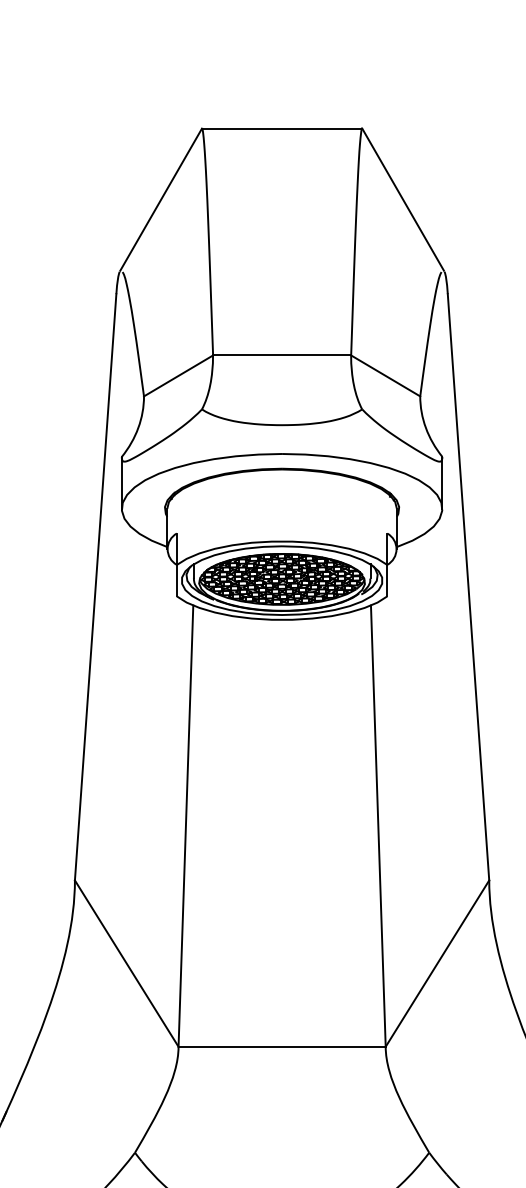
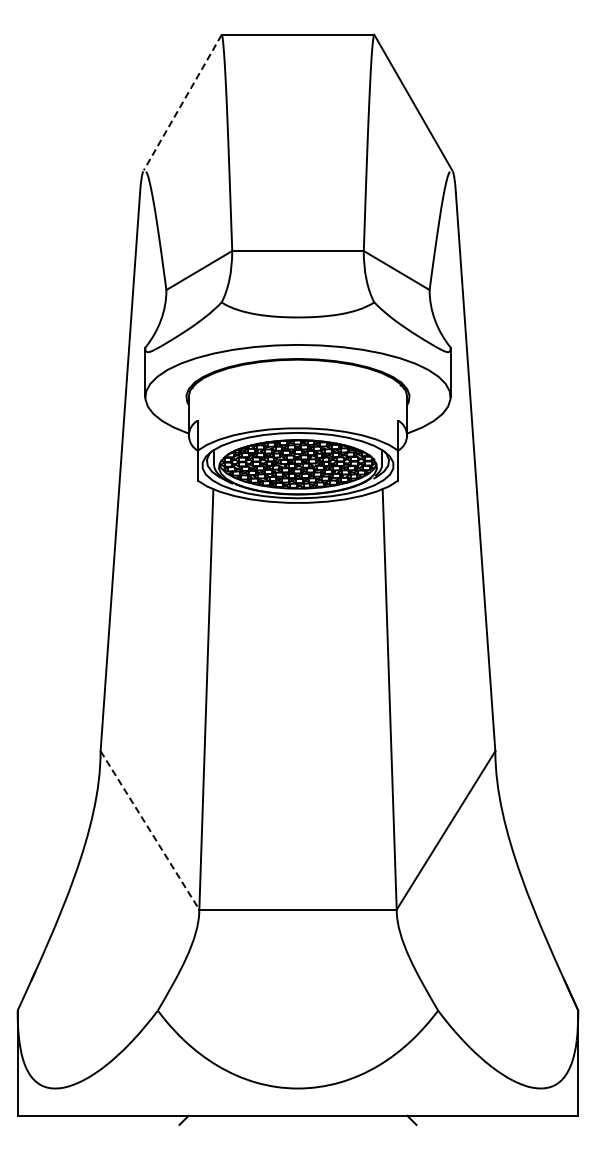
line: (160, 200) -> (182, 103), solid -> dashed
line: (127, 963) -> (150, 830), solid -> dashed

